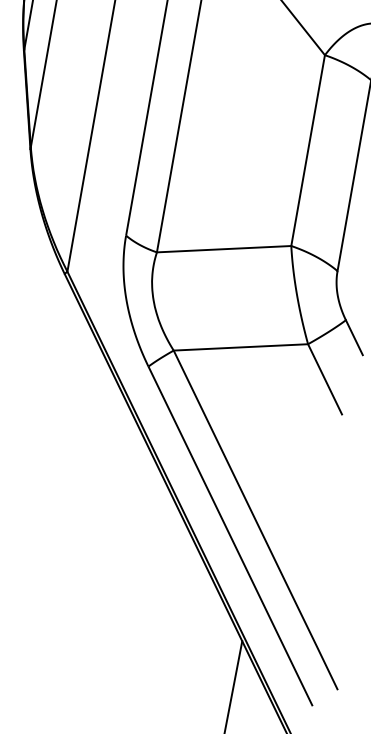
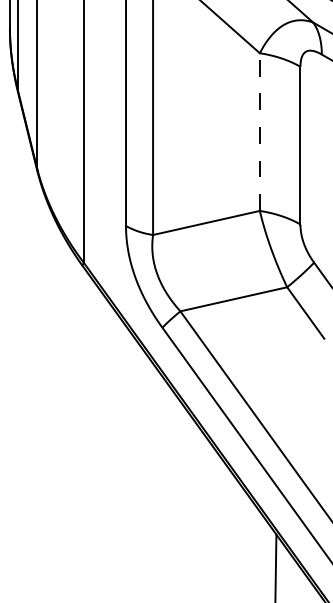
line: (307, 151) -> (259, 132), solid -> dashed

